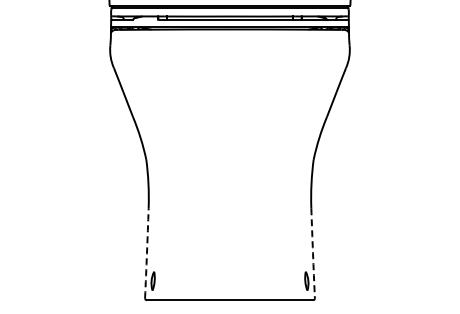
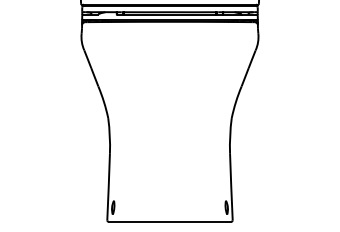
arc: (146, 253) -> (108, 187), dashed -> solid
arc: (313, 253) -> (231, 187), dashed -> solid

